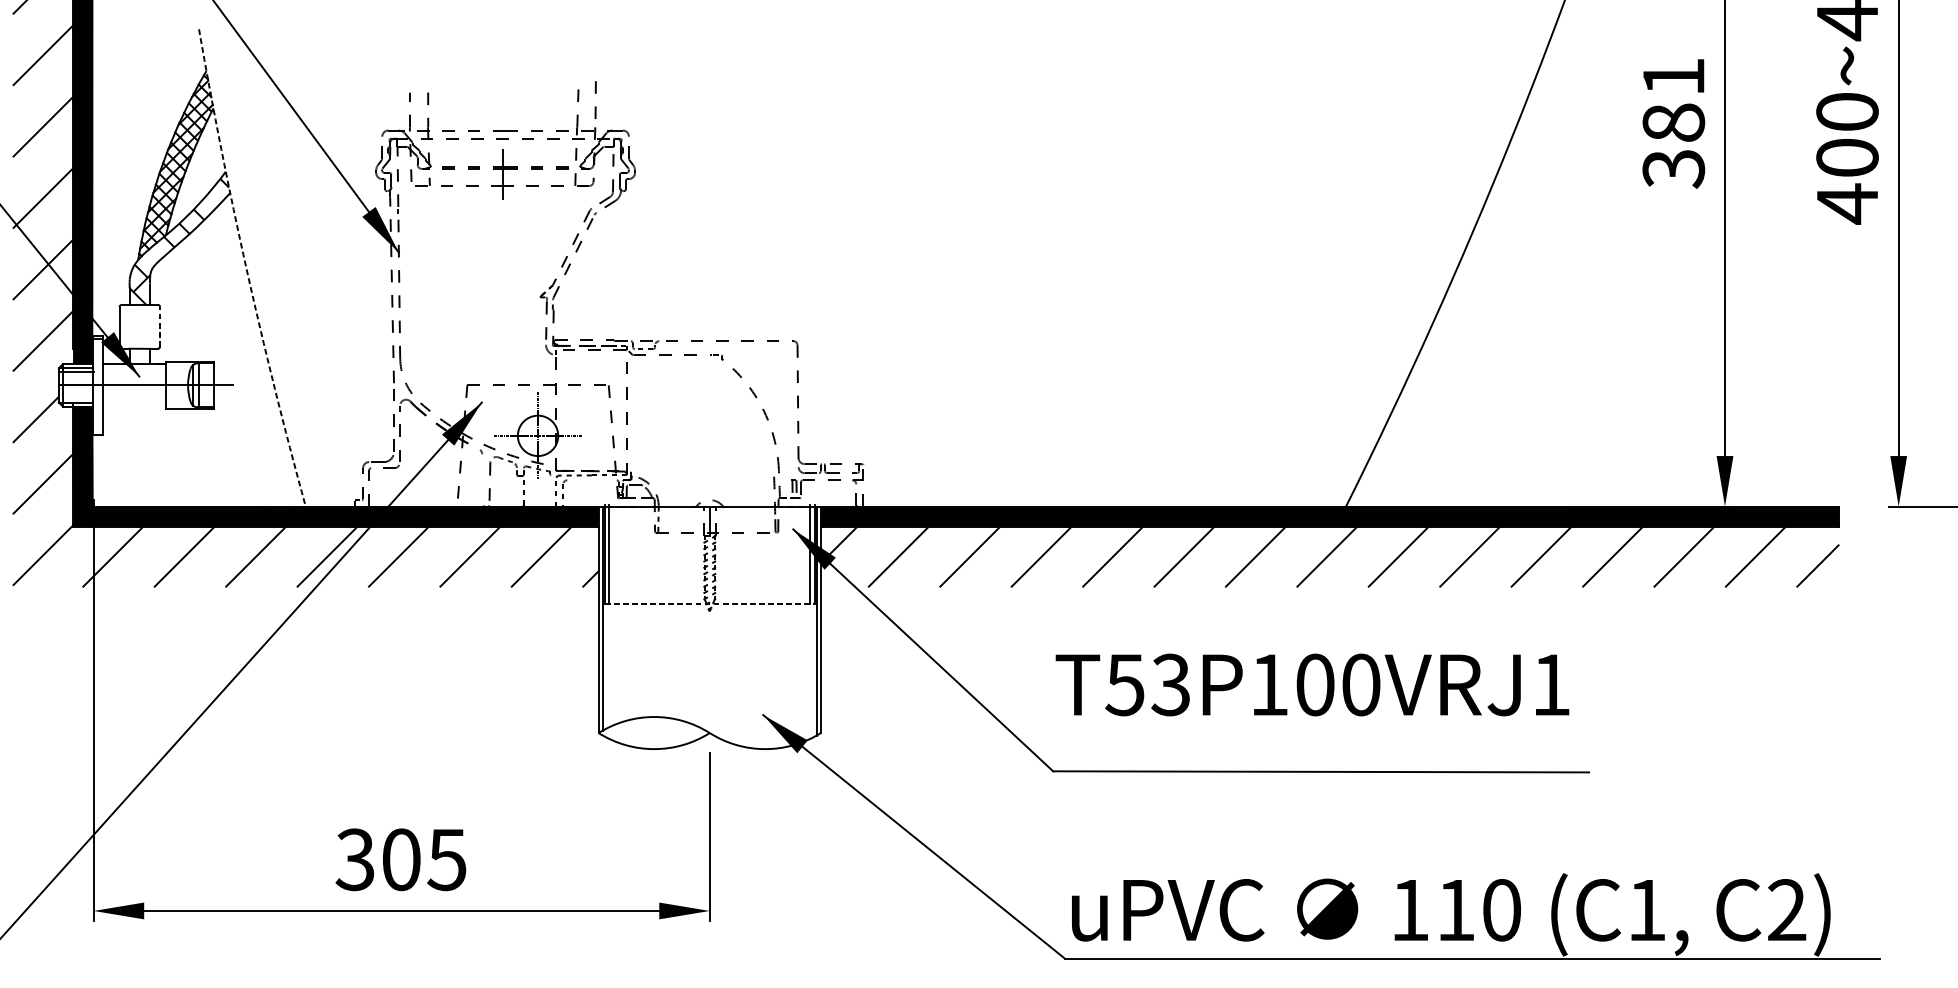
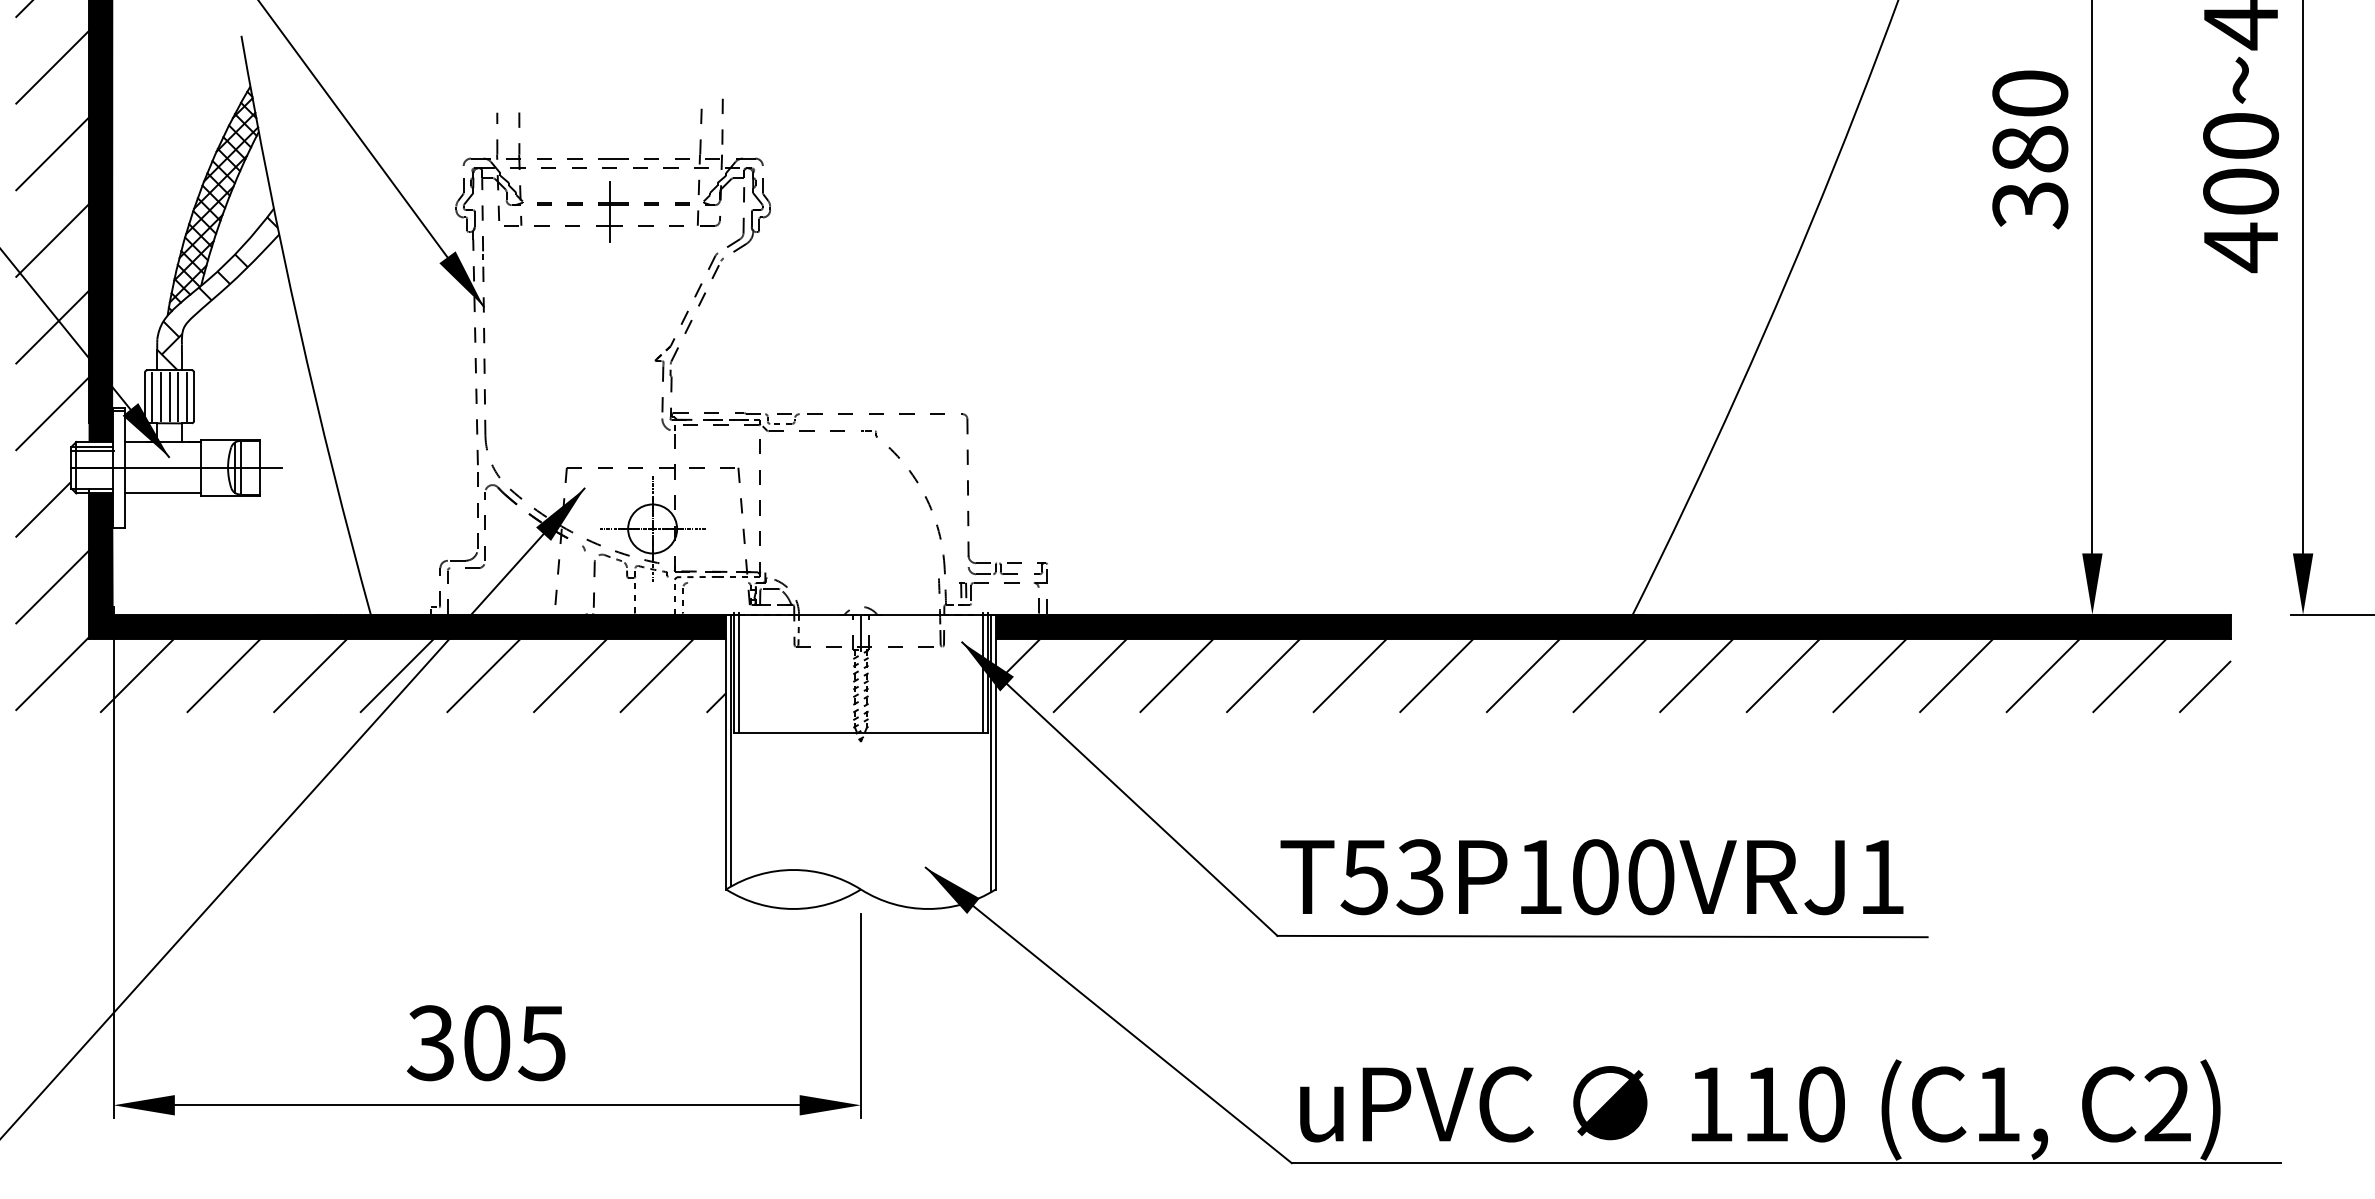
text: (1673, 76) -> (2030, 93), 381 -> 380
arc: (246, 268) -> (299, 326), dashed -> solid
line: (125, 326) -> (152, 396), added
line: (133, 326) -> (161, 396), added
line: (139, 326) -> (169, 396), added
line: (147, 326) -> (178, 396), added
line: (153, 326) -> (186, 396), added
line: (160, 326) -> (194, 396), dashed -> solid
line: (134, 406) -> (163, 493), added
line: (710, 603) -> (861, 732), dashed -> solid
text: (1312, 685) -> (1591, 877), moved

